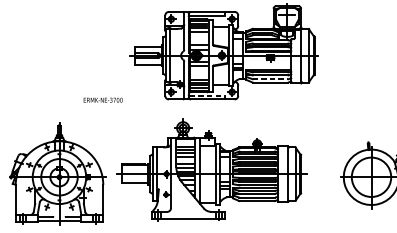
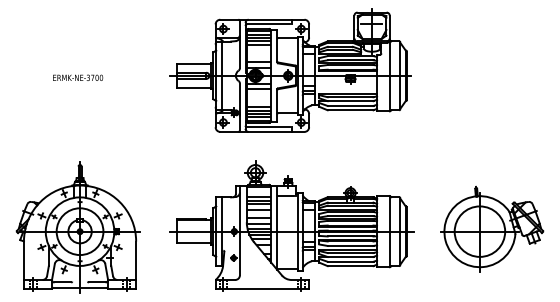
line: (270, 78) -> (350, 105), dashed -> solid
line: (207, 96) -> (269, 127), dashed -> solid
text: (103, 99) -> (78, 77), moved
part: (211, 169) -> (291, 225), moved

